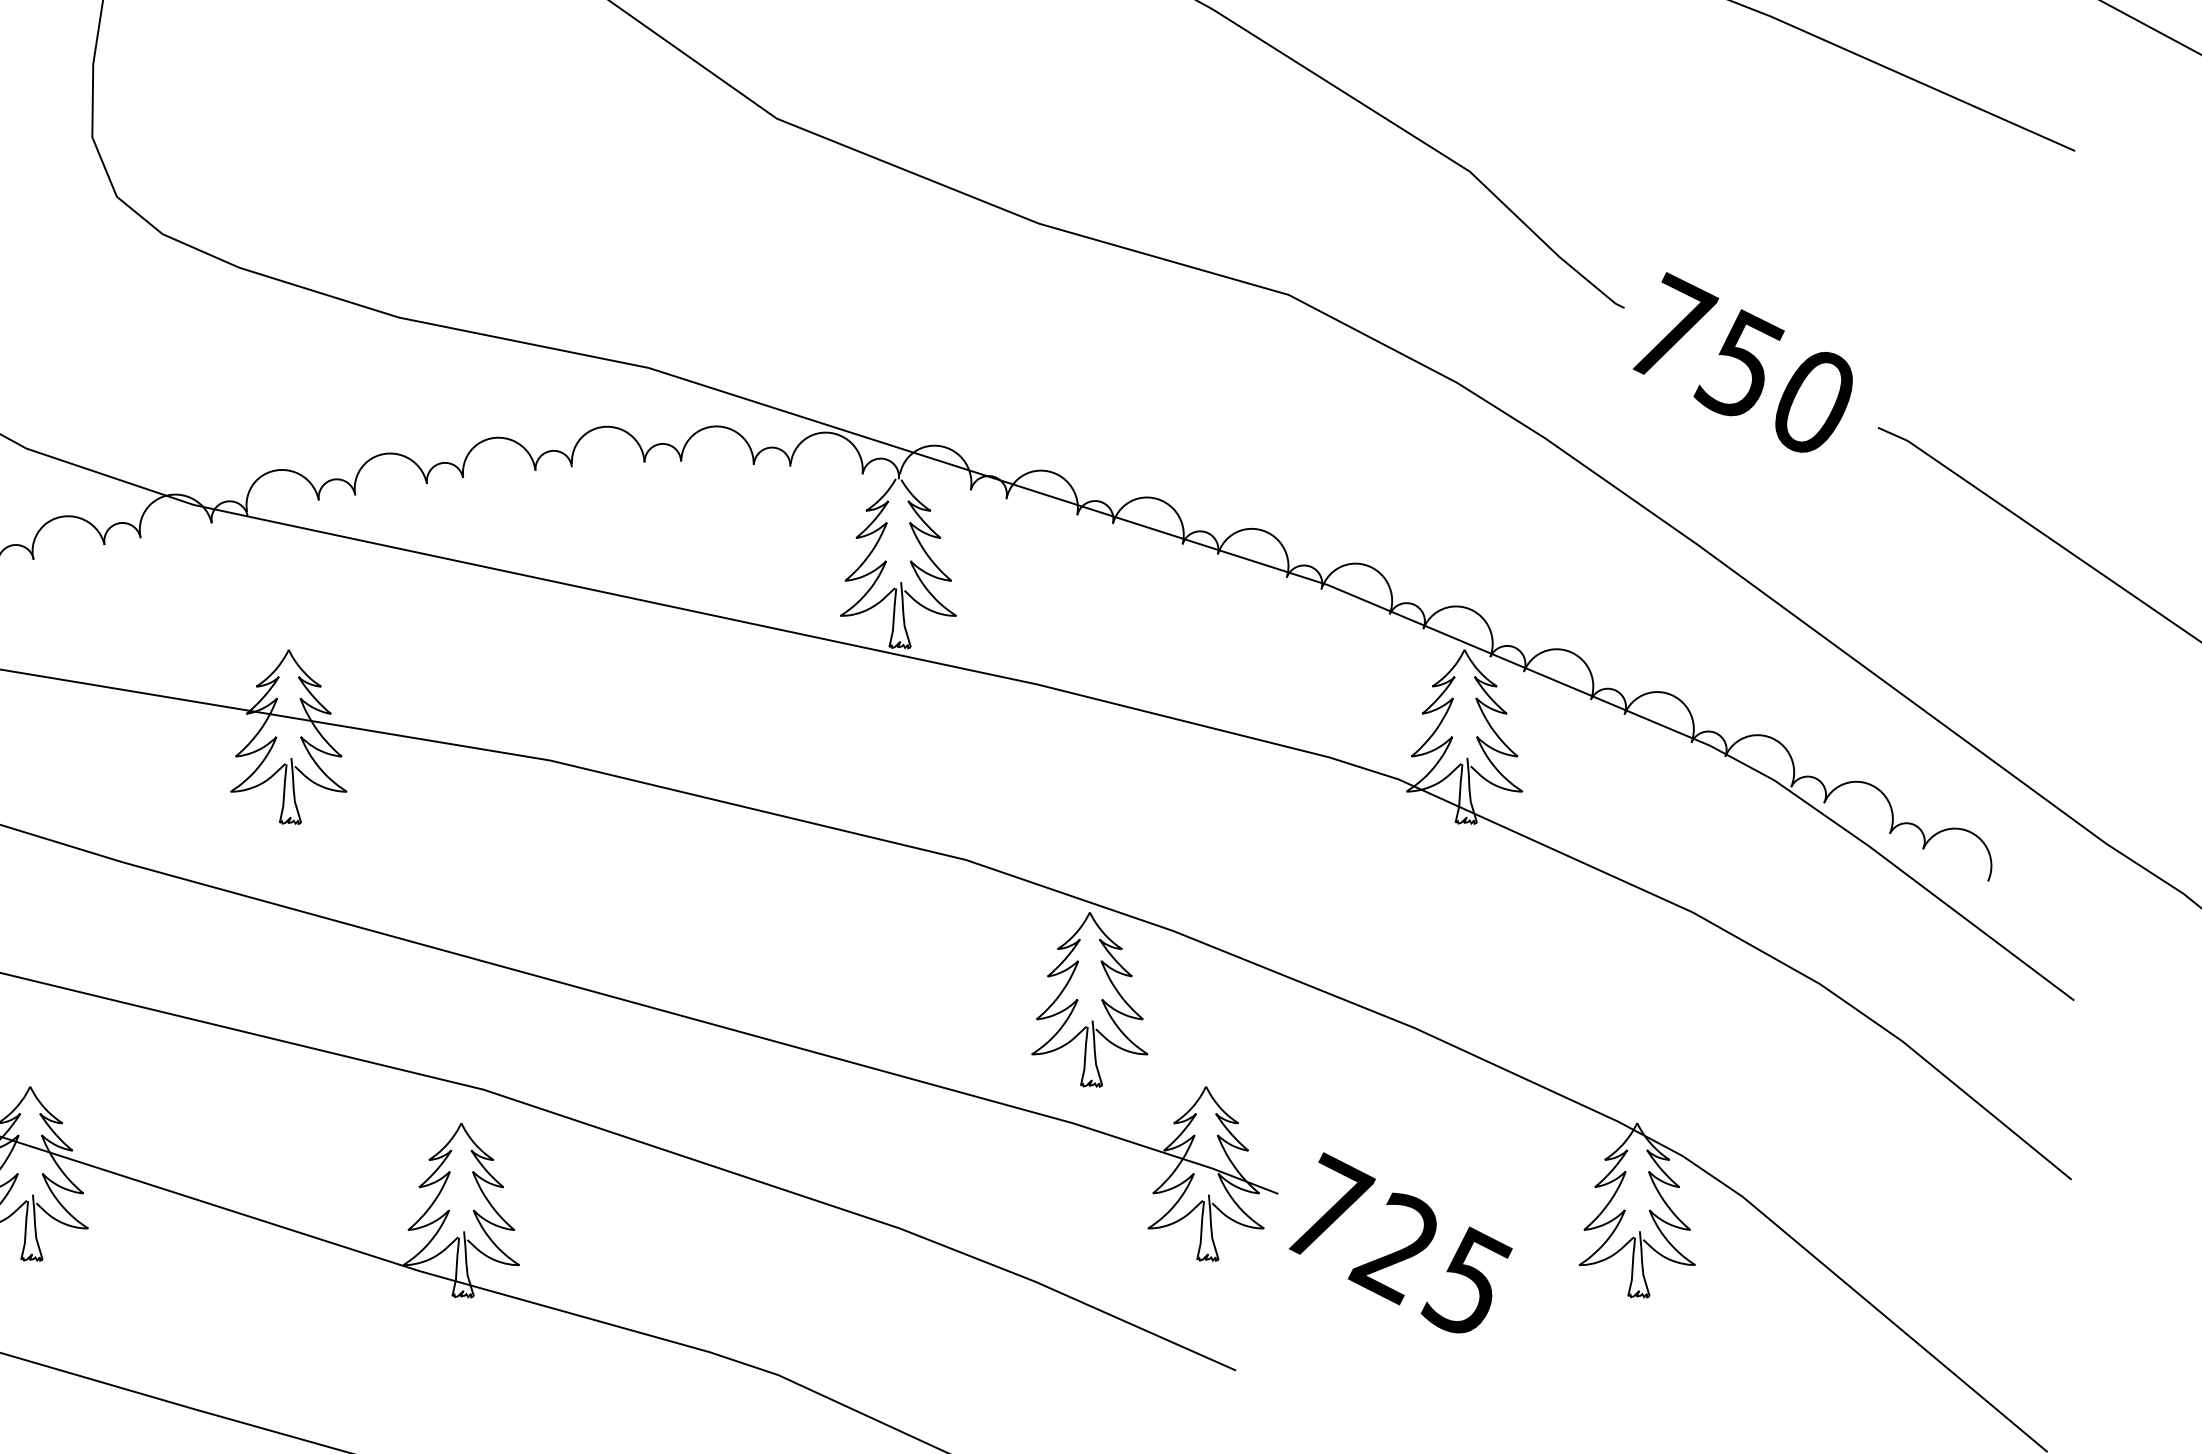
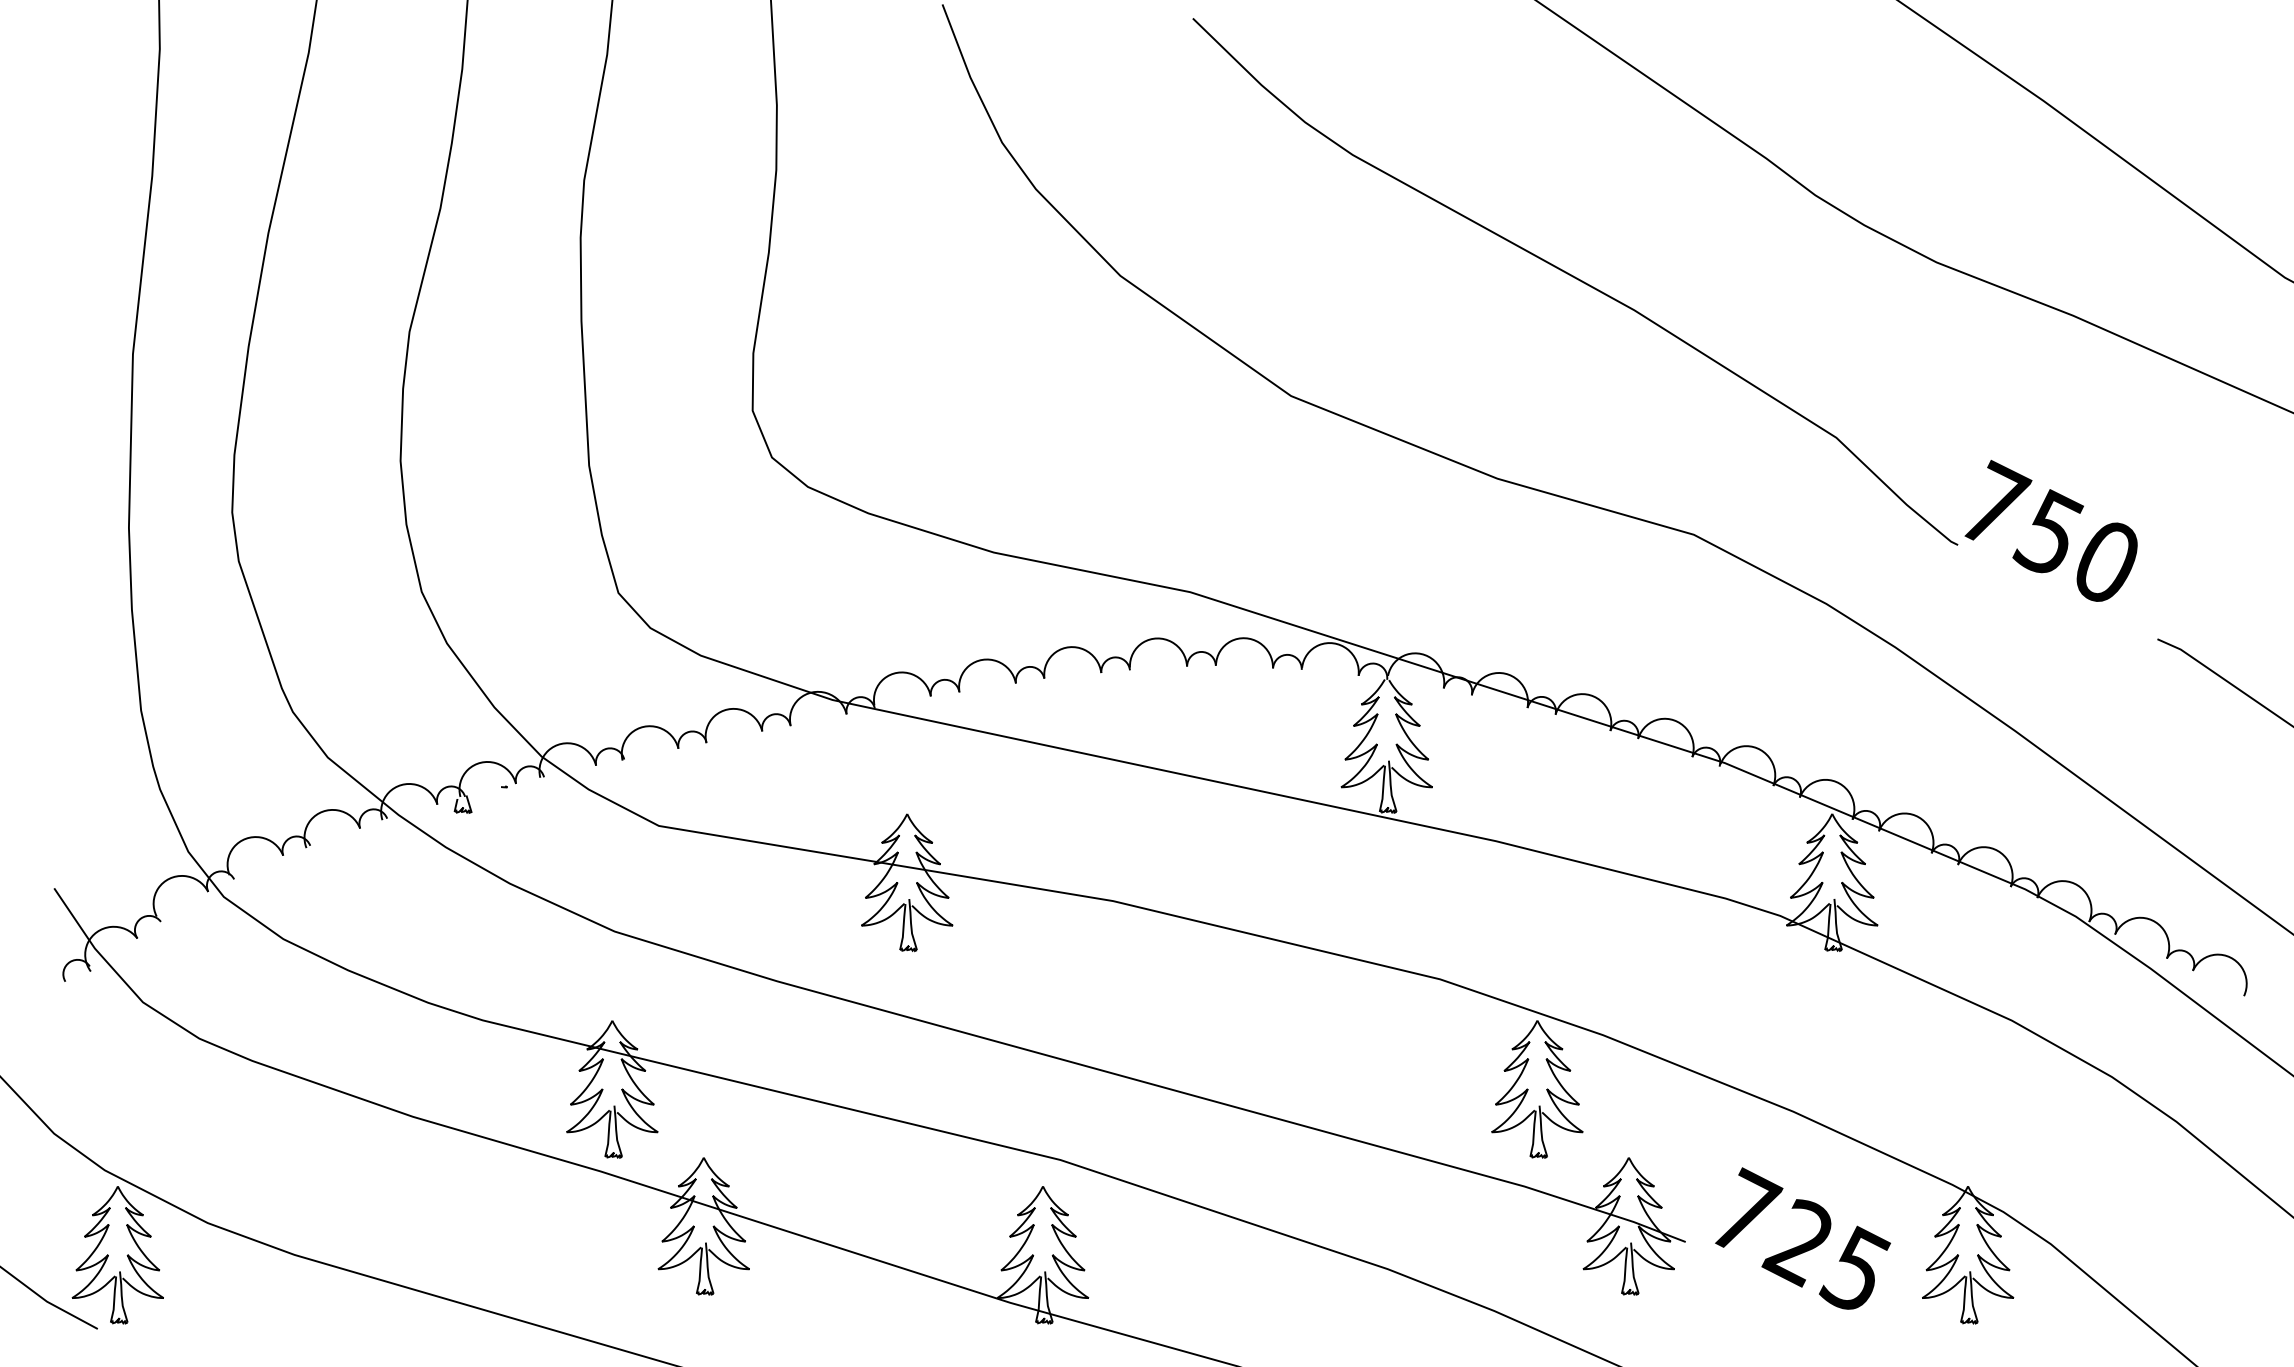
text: (1742, 361) -> (2050, 530), moved
text: (1400, 1242) -> (1802, 1238), moved

